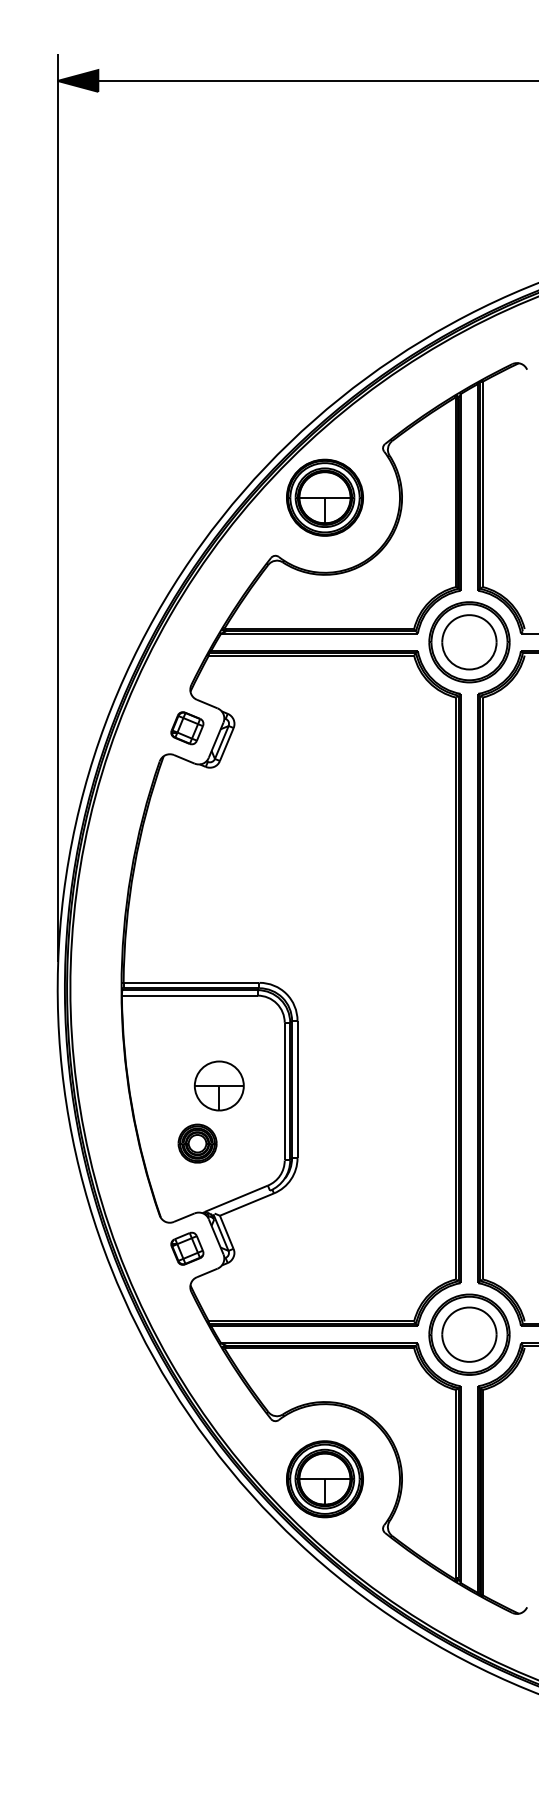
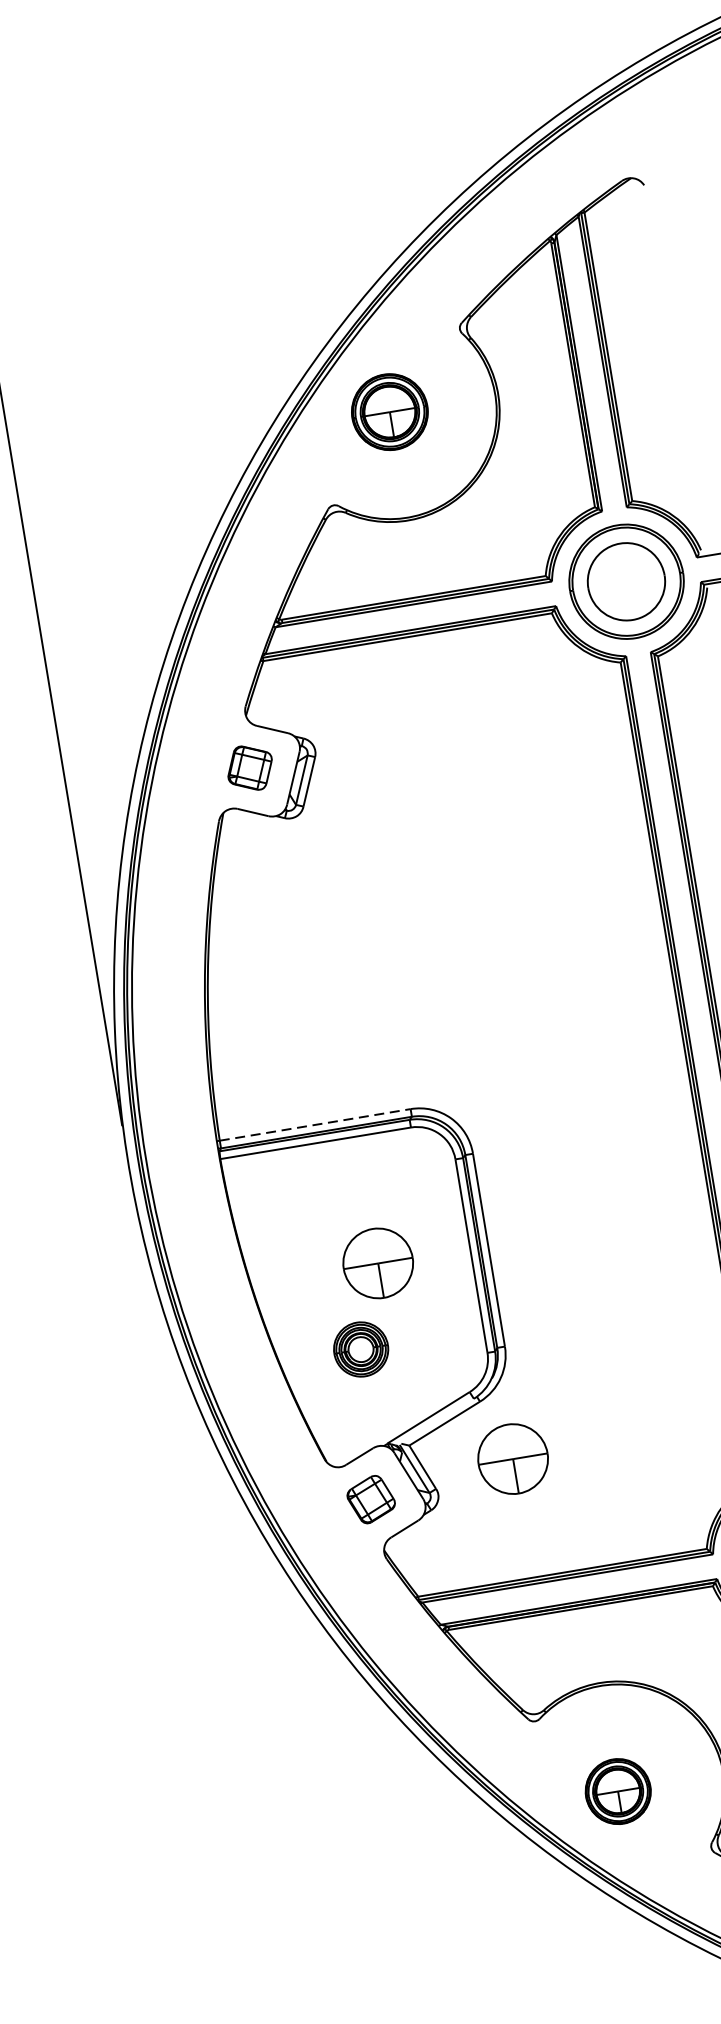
part: (324, 497) -> (389, 412), size x0.7
line: (191, 982) -> (315, 1124), solid -> dashed
part: (289, 1236) -> (511, 1458), added
part: (324, 1479) -> (617, 1791), size x0.6

